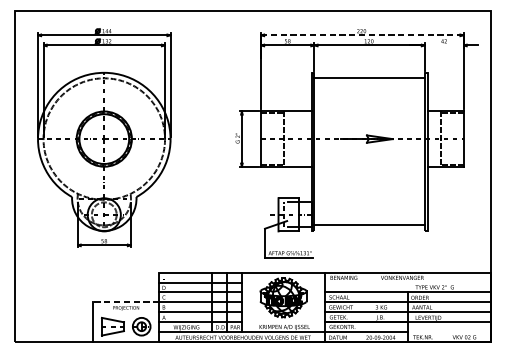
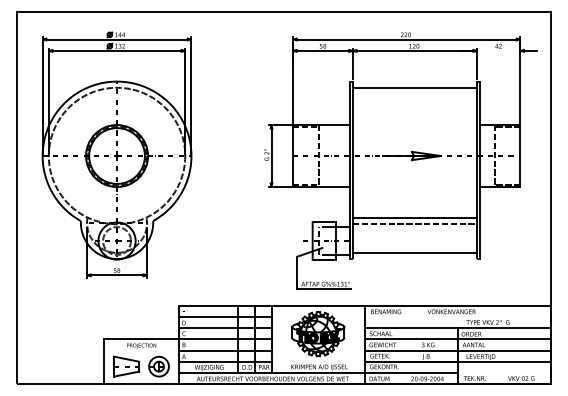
line: (362, 35) -> (406, 39), dashed -> solid
line: (369, 194) -> (414, 218), added
line: (369, 200) -> (414, 224), added
line: (126, 302) -> (141, 339), dashed -> solid

